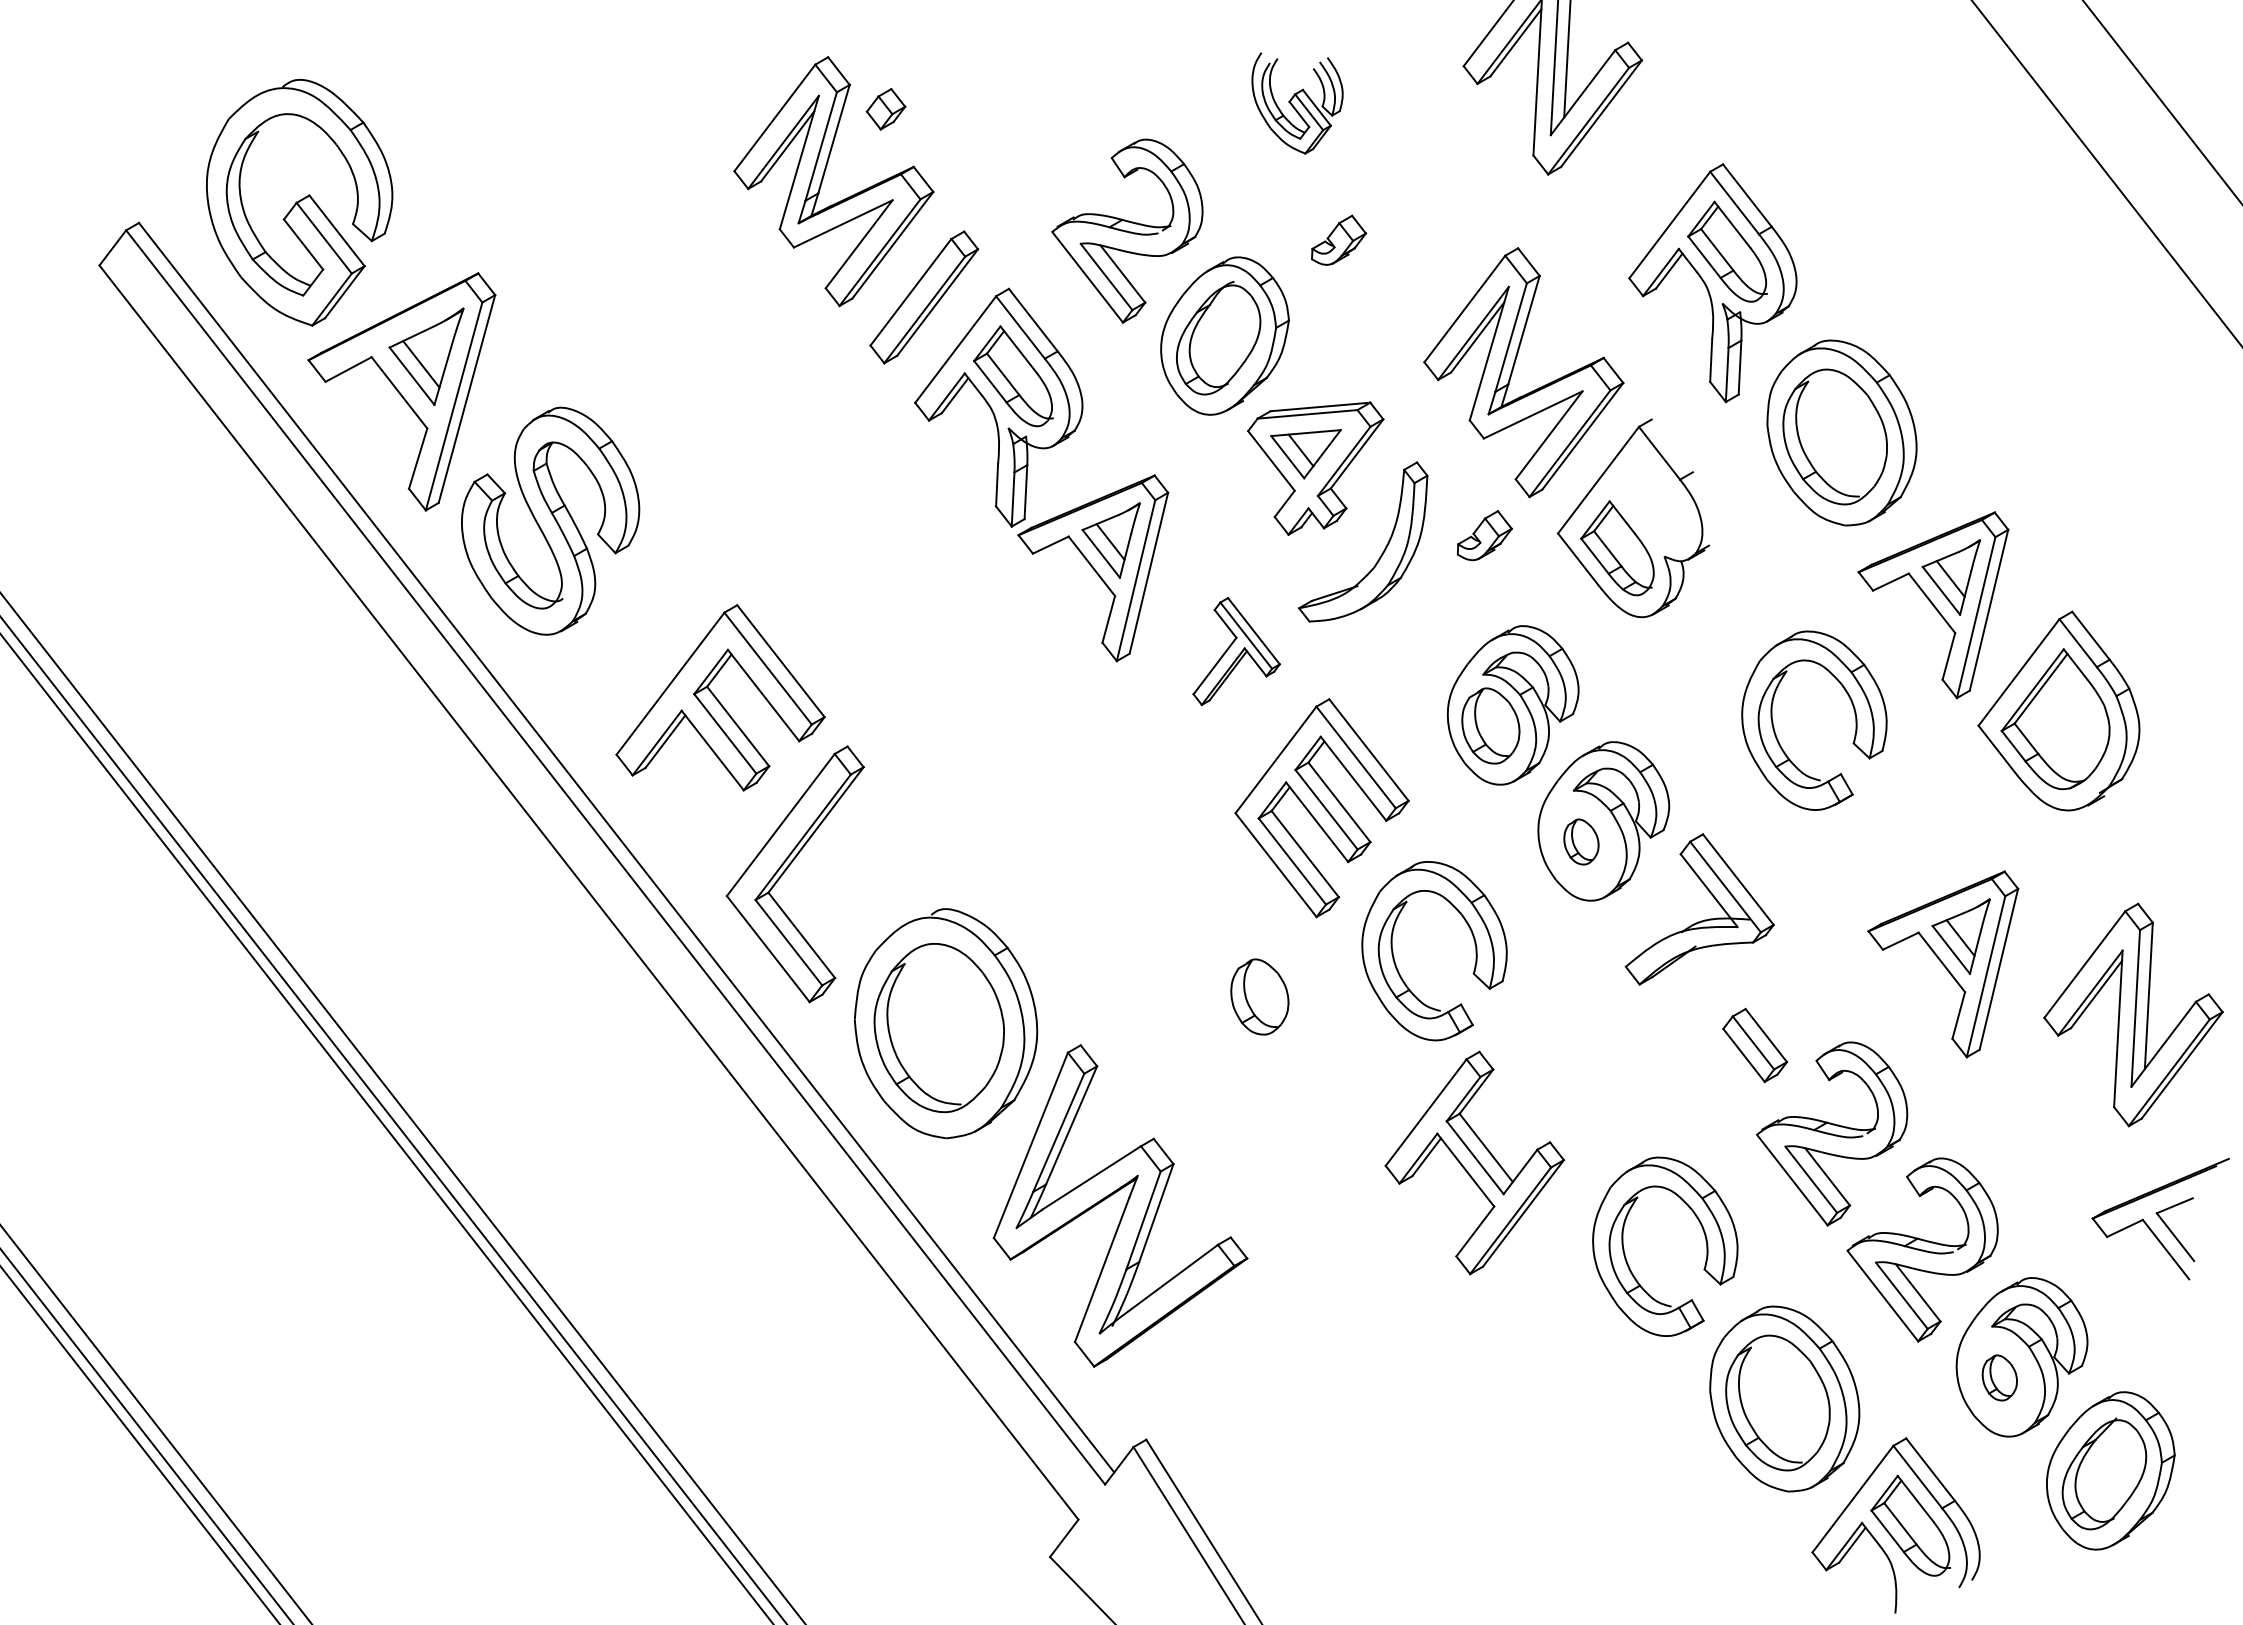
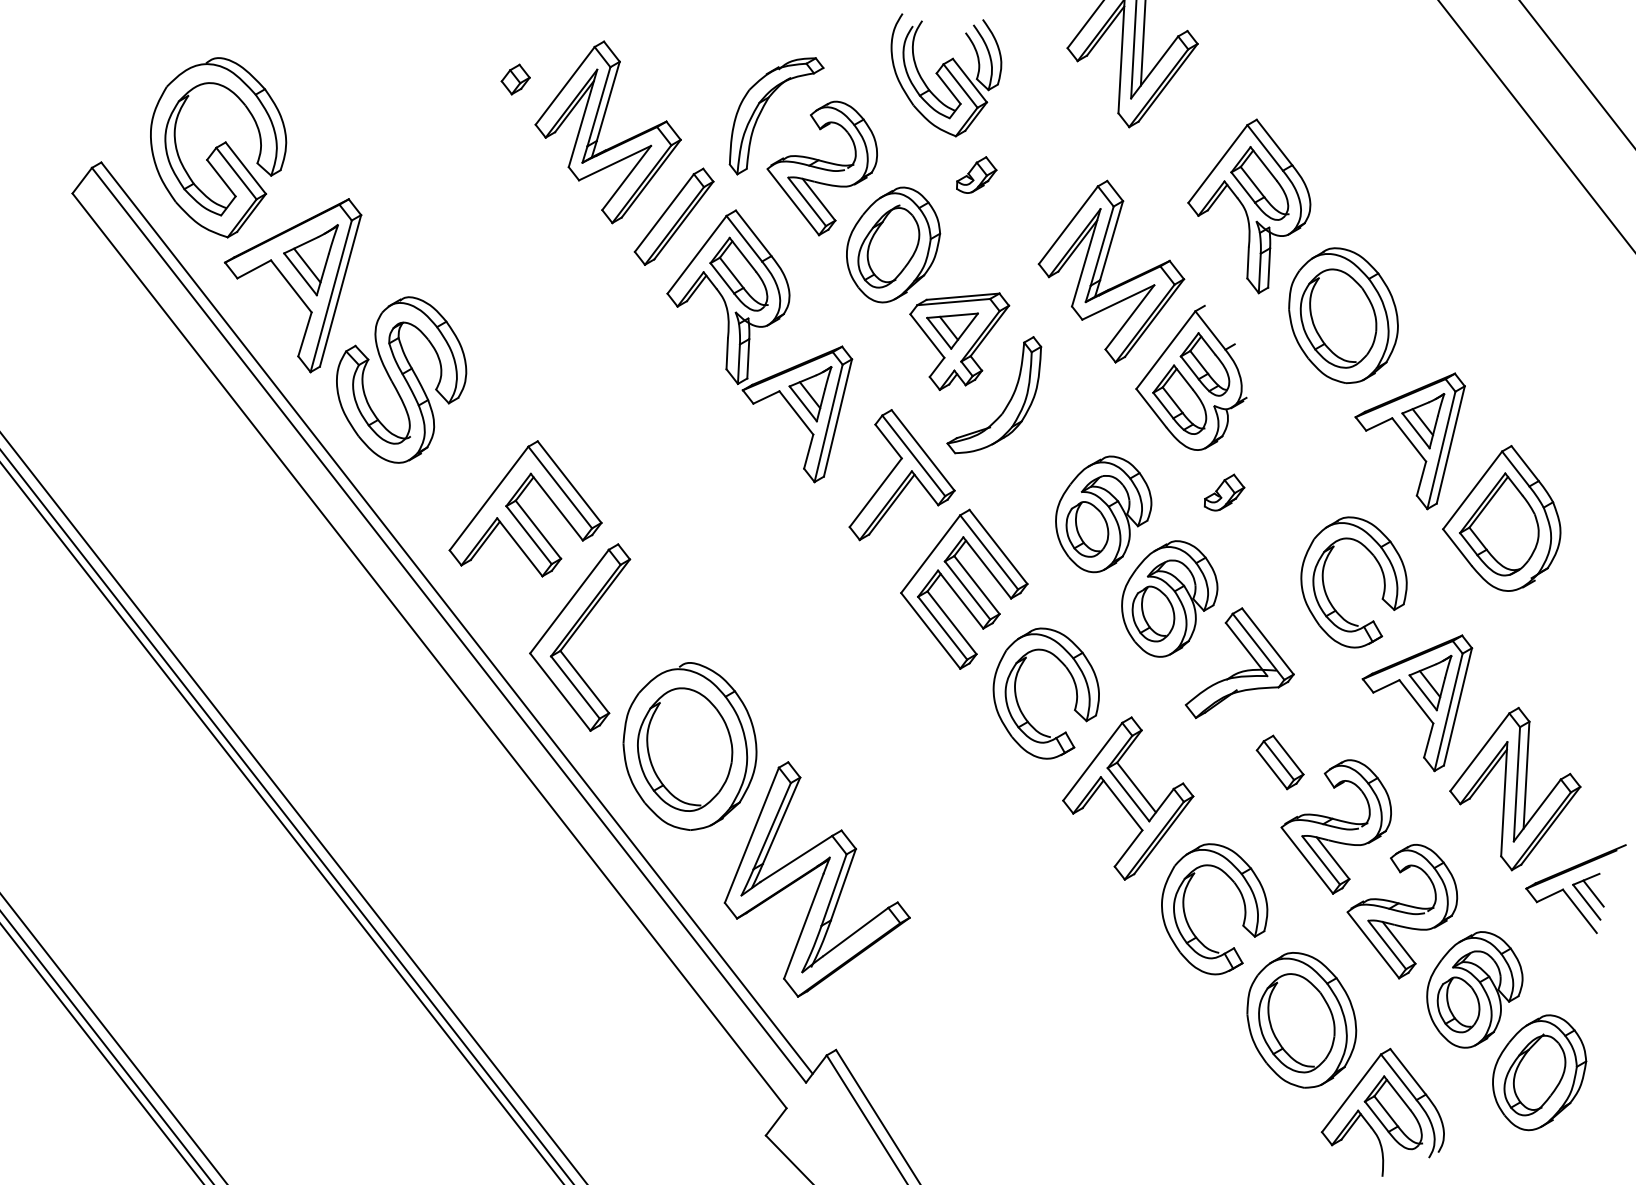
part: (1297, 103) -> (946, 75), size x1.67
part: (885, 109) -> (515, 79), moved
part: (1046, 149) -> (763, 108), added
part: (1652, 499) -> (1205, 364), added
part: (1484, 535) -> (1224, 492), moved
part: (1236, 651) -> (901, 475), size x1.67
part: (1854, 714) -> (1383, 577), moved
part: (1581, 841) -> (1153, 613), size x1.67
part: (1259, 996) -> (918, 726), removed
part: (2133, 1014) -> (1515, 788), moved
part: (1474, 1162) -> (1127, 798), moved
line: (2184, 1225) -> (1593, 893), added
part: (1999, 1377) -> (1458, 1004), size x1.67

